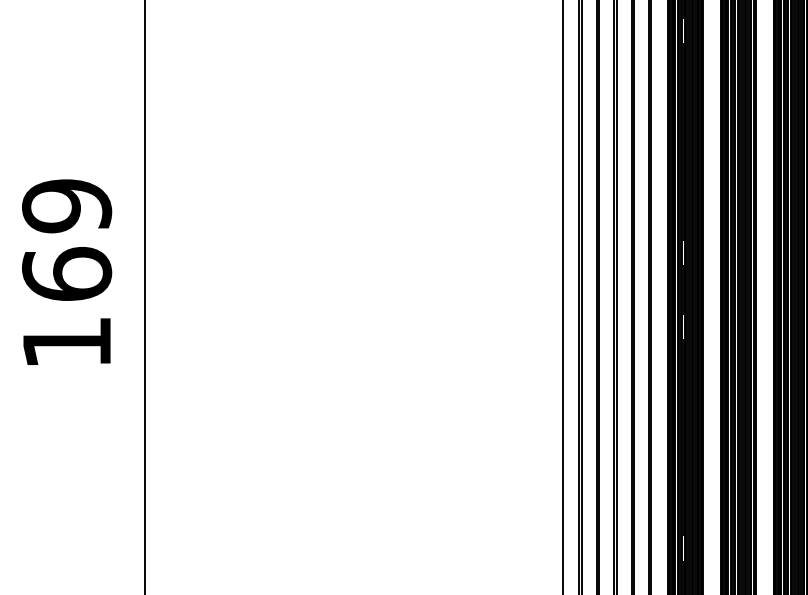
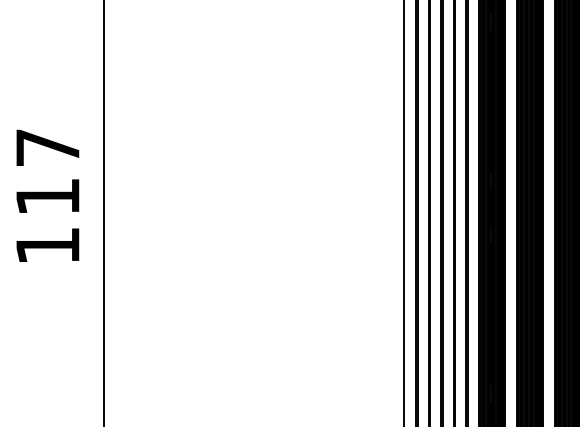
text: (67, 239) -> (48, 171), 169 -> 117

